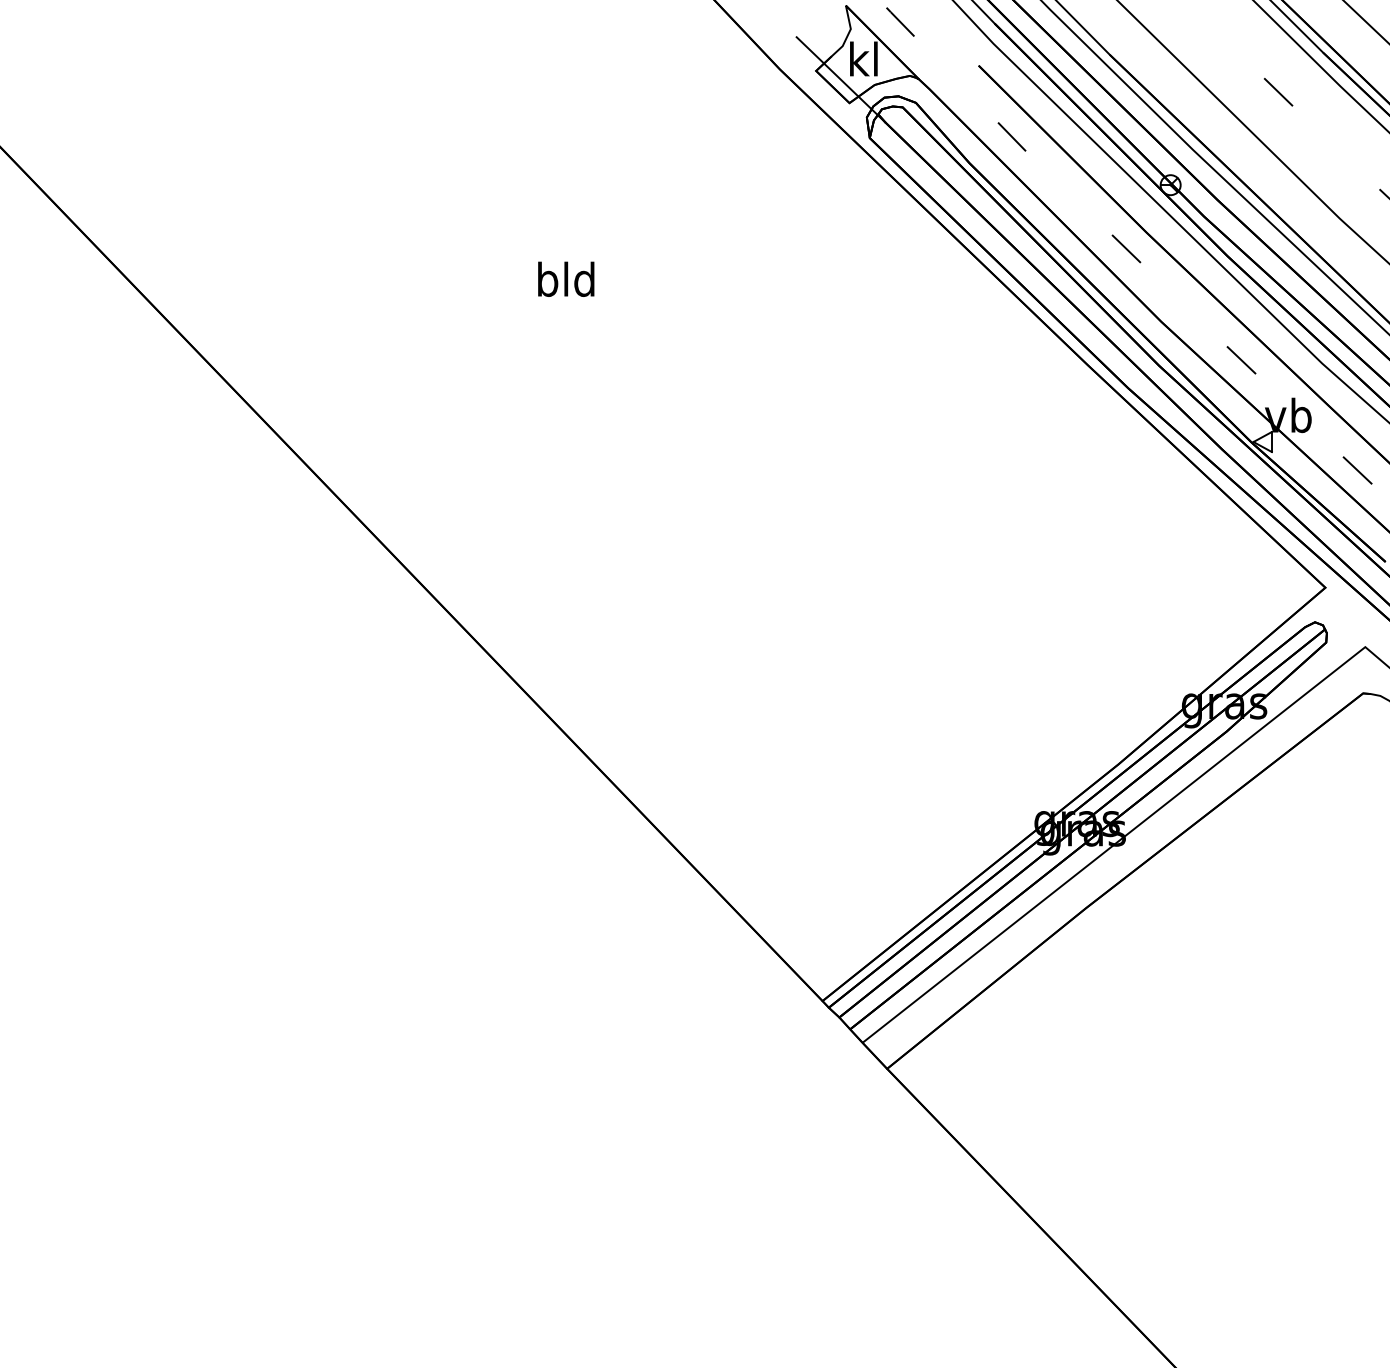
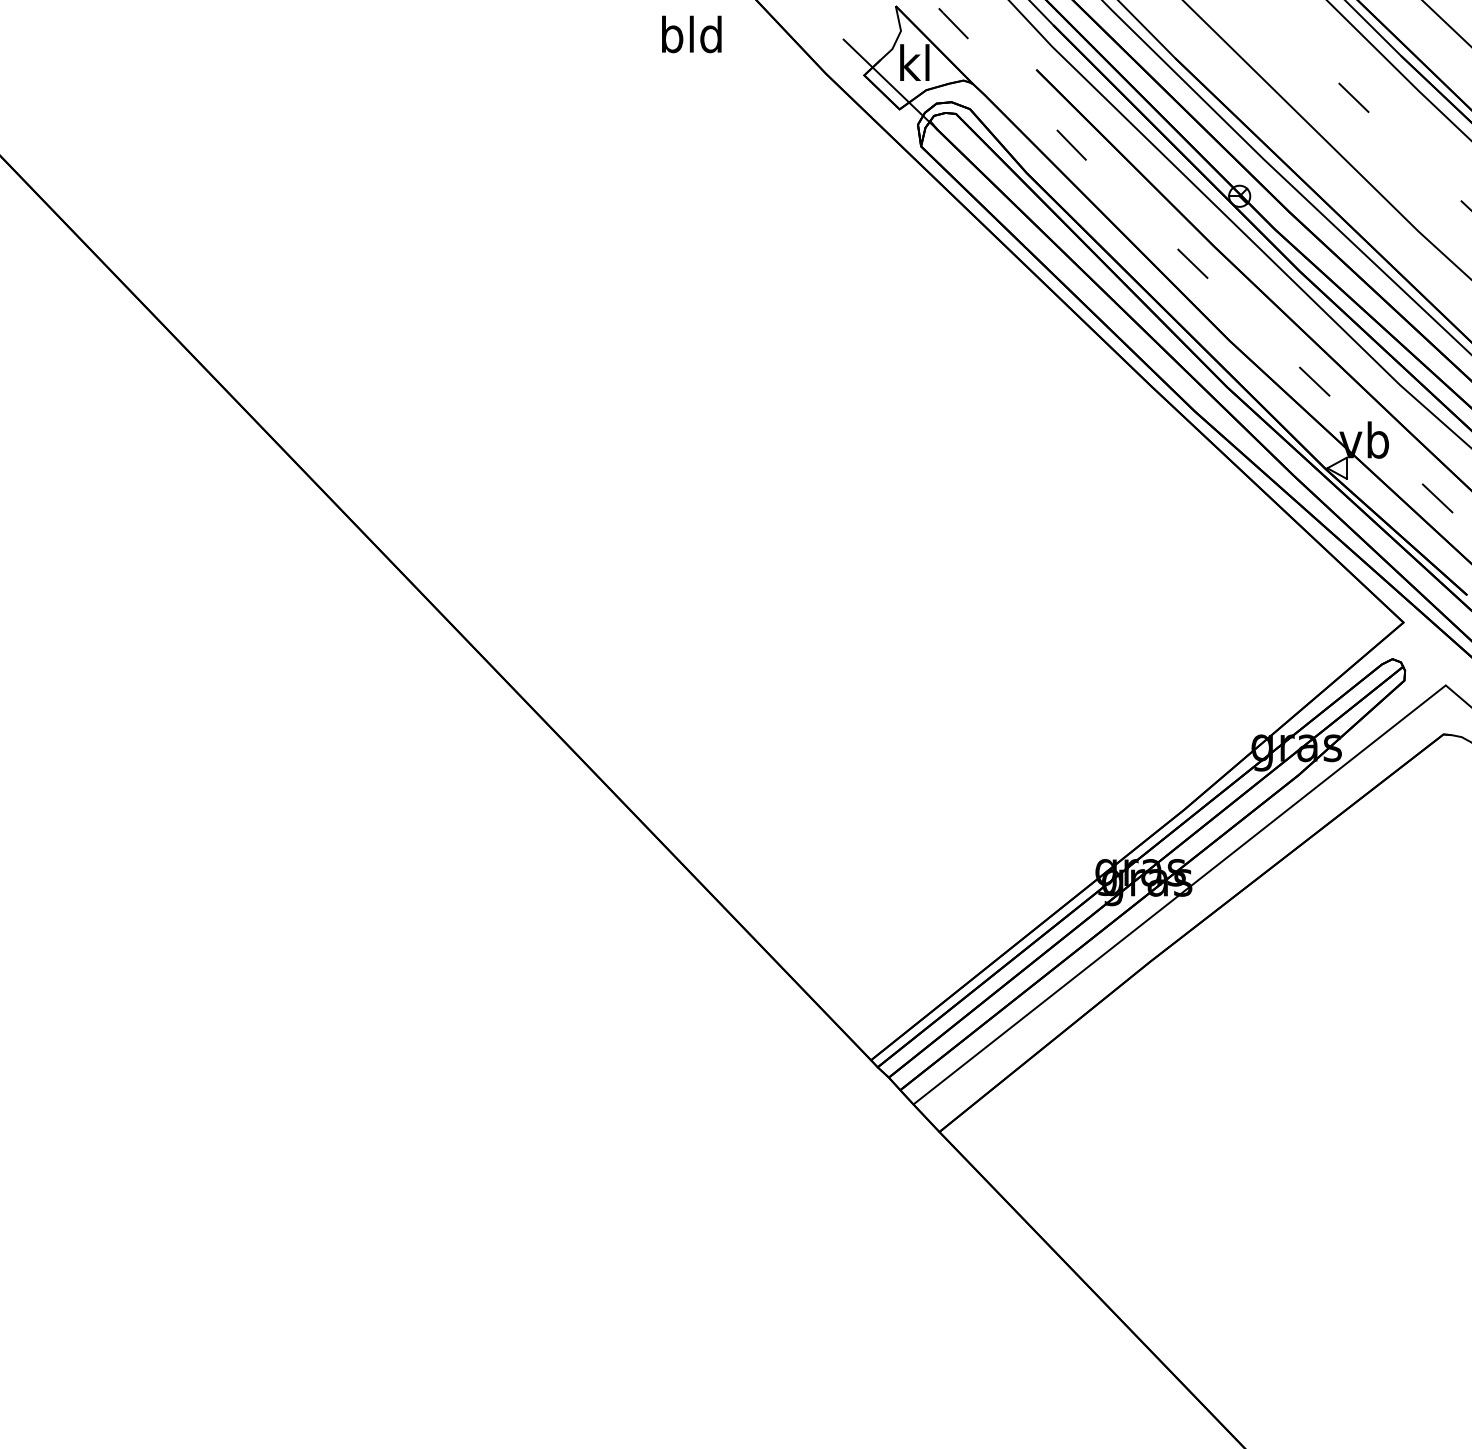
text: (566, 278) -> (692, 33), moved

